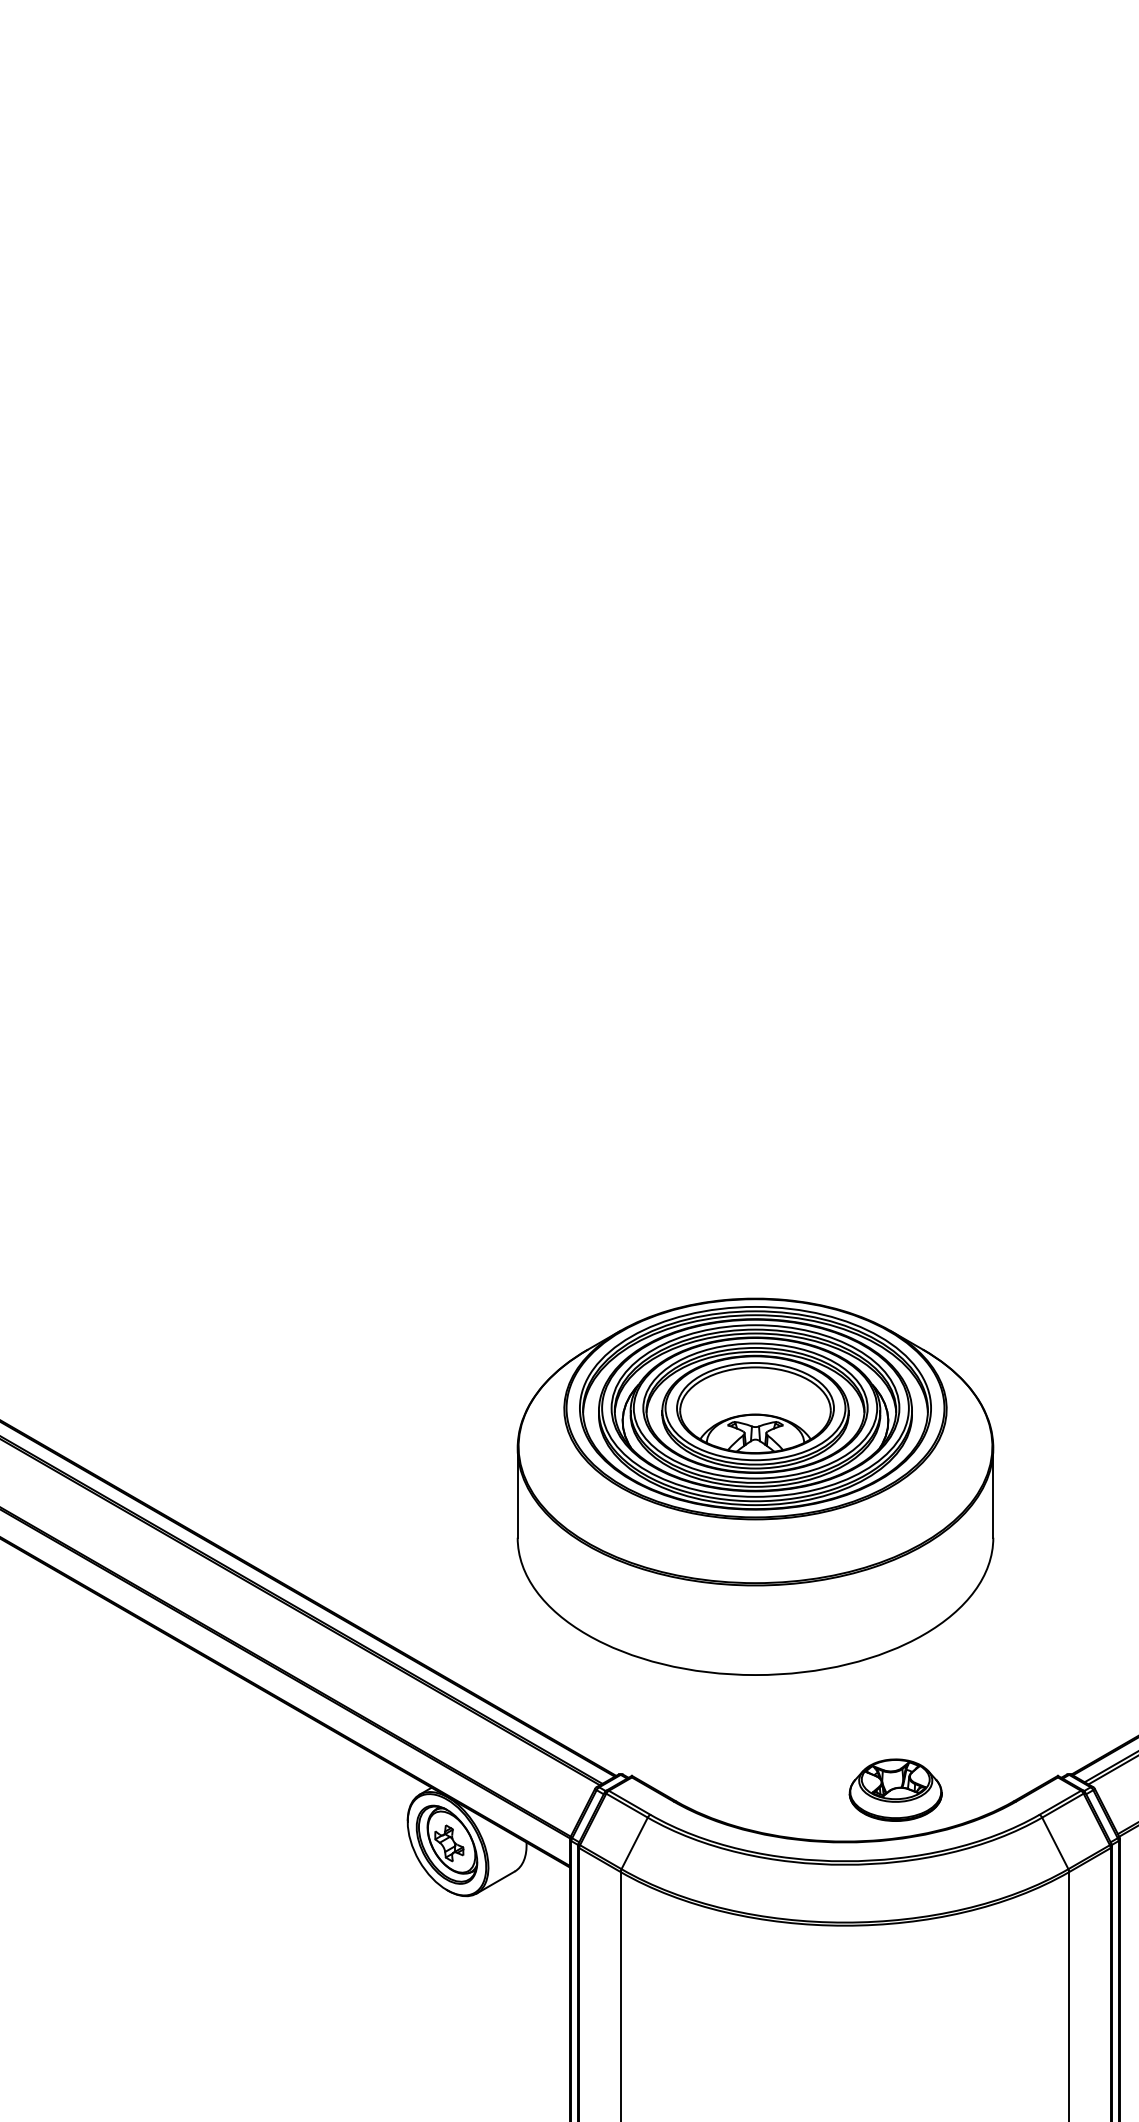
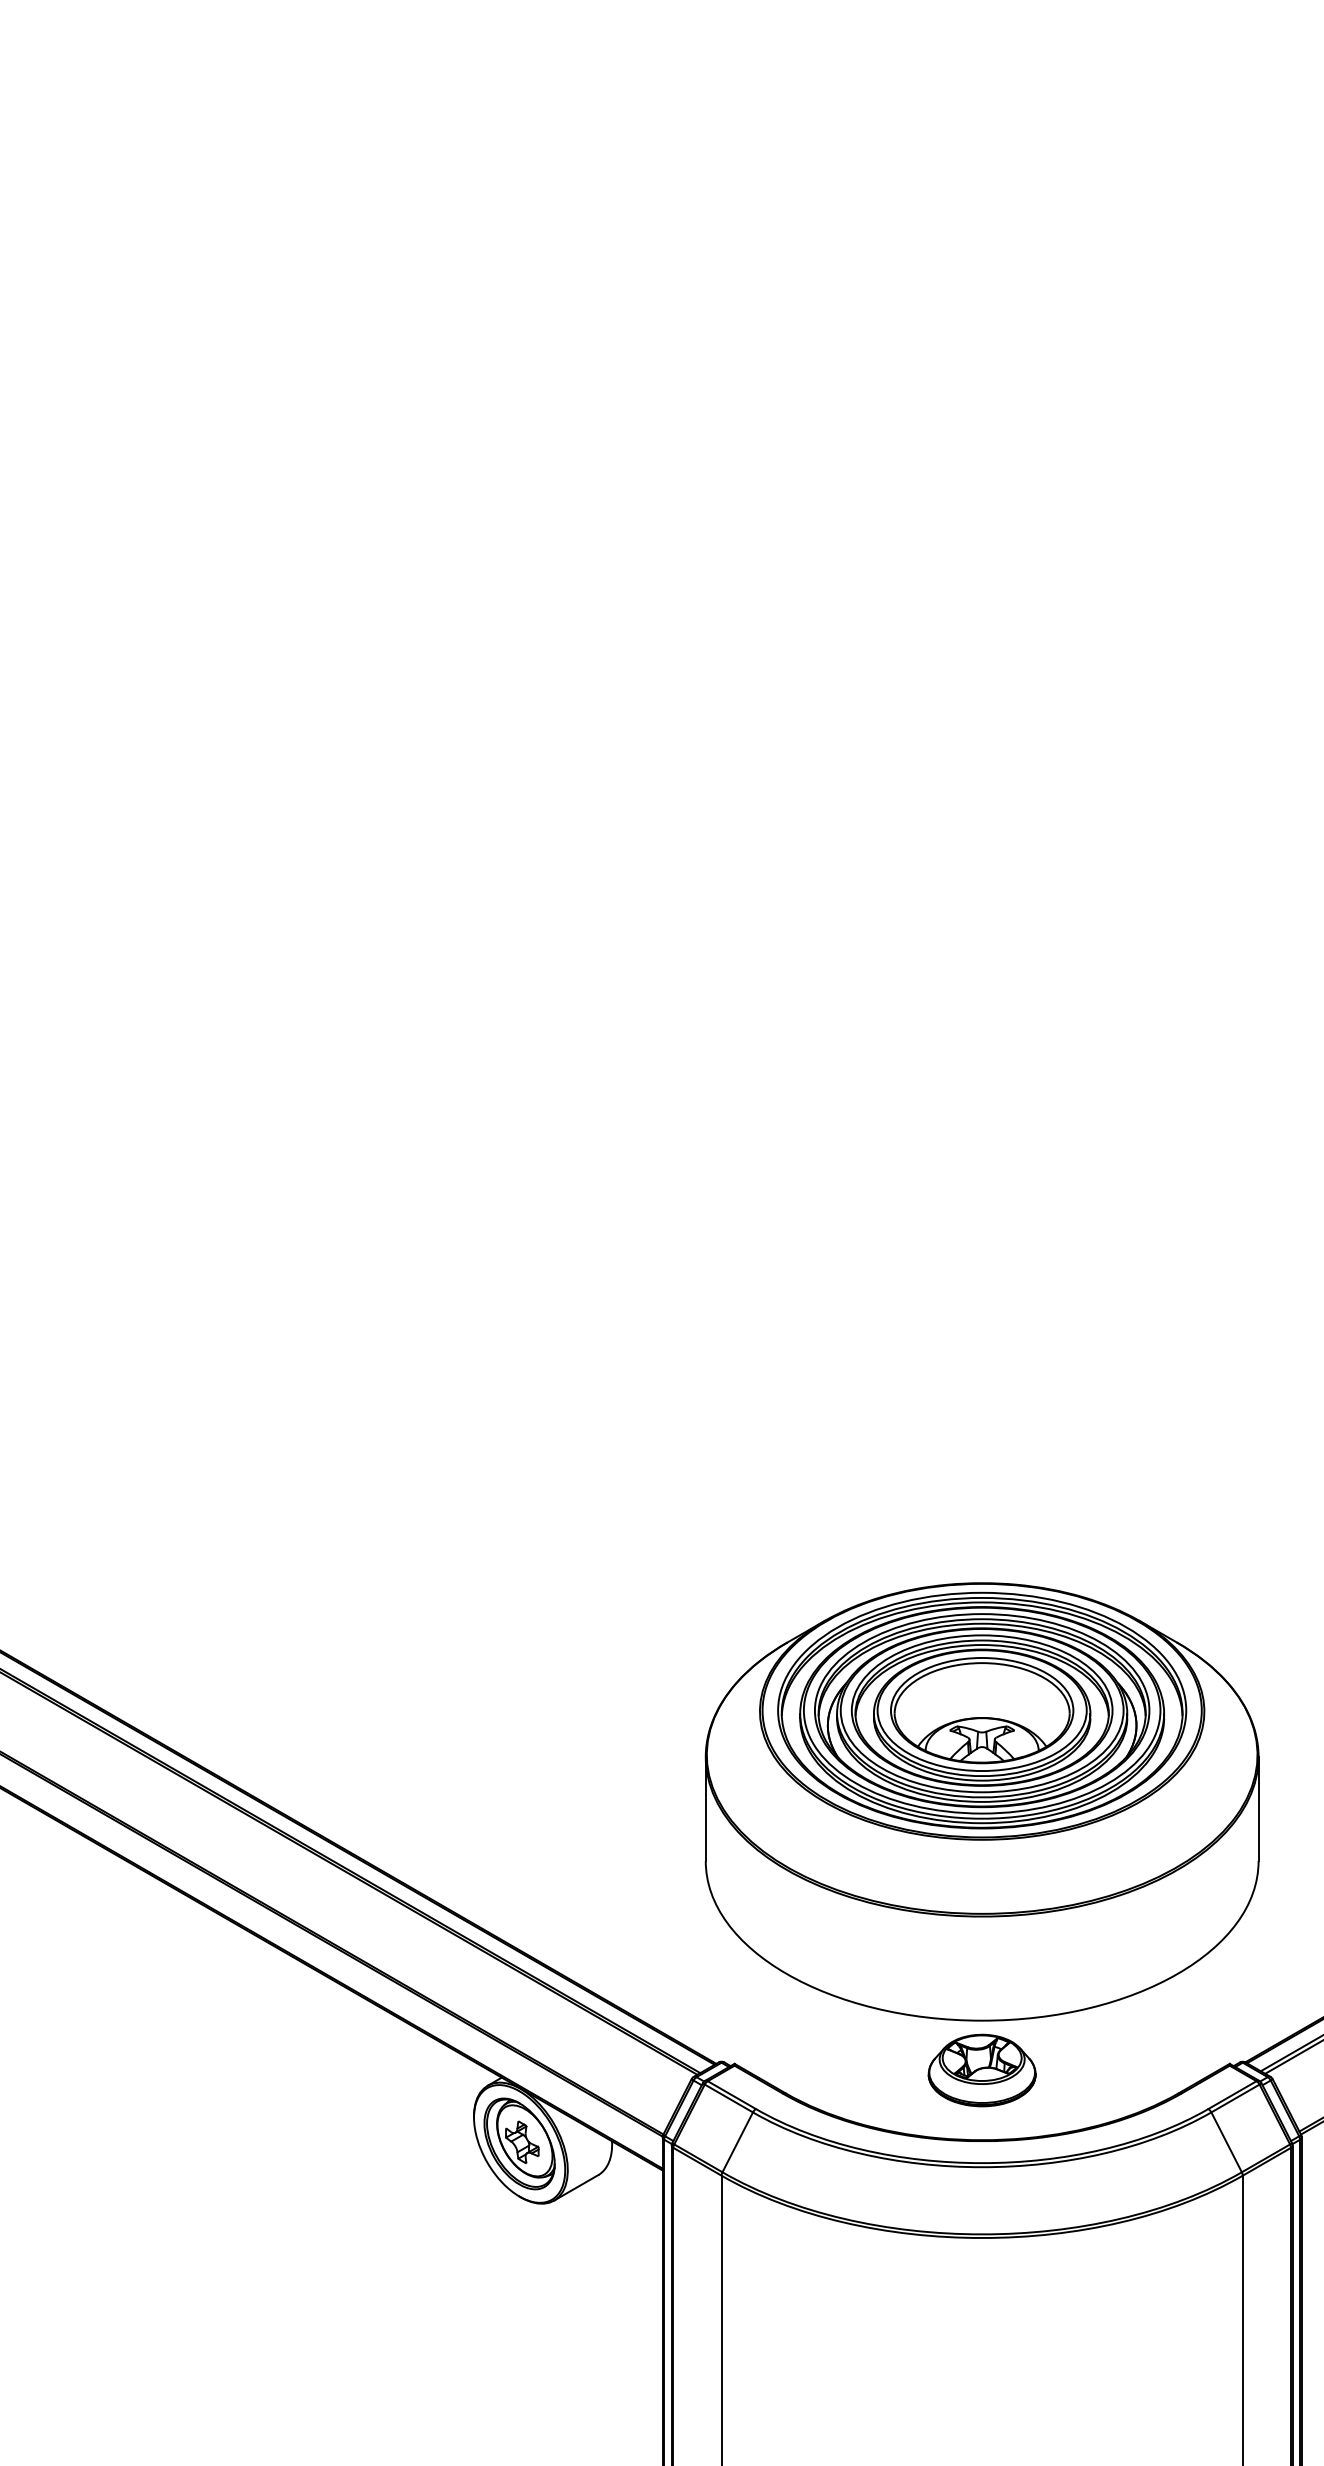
part: (754, 1486) -> (981, 1801), moved
part: (895, 1790) -> (981, 2070), moved

